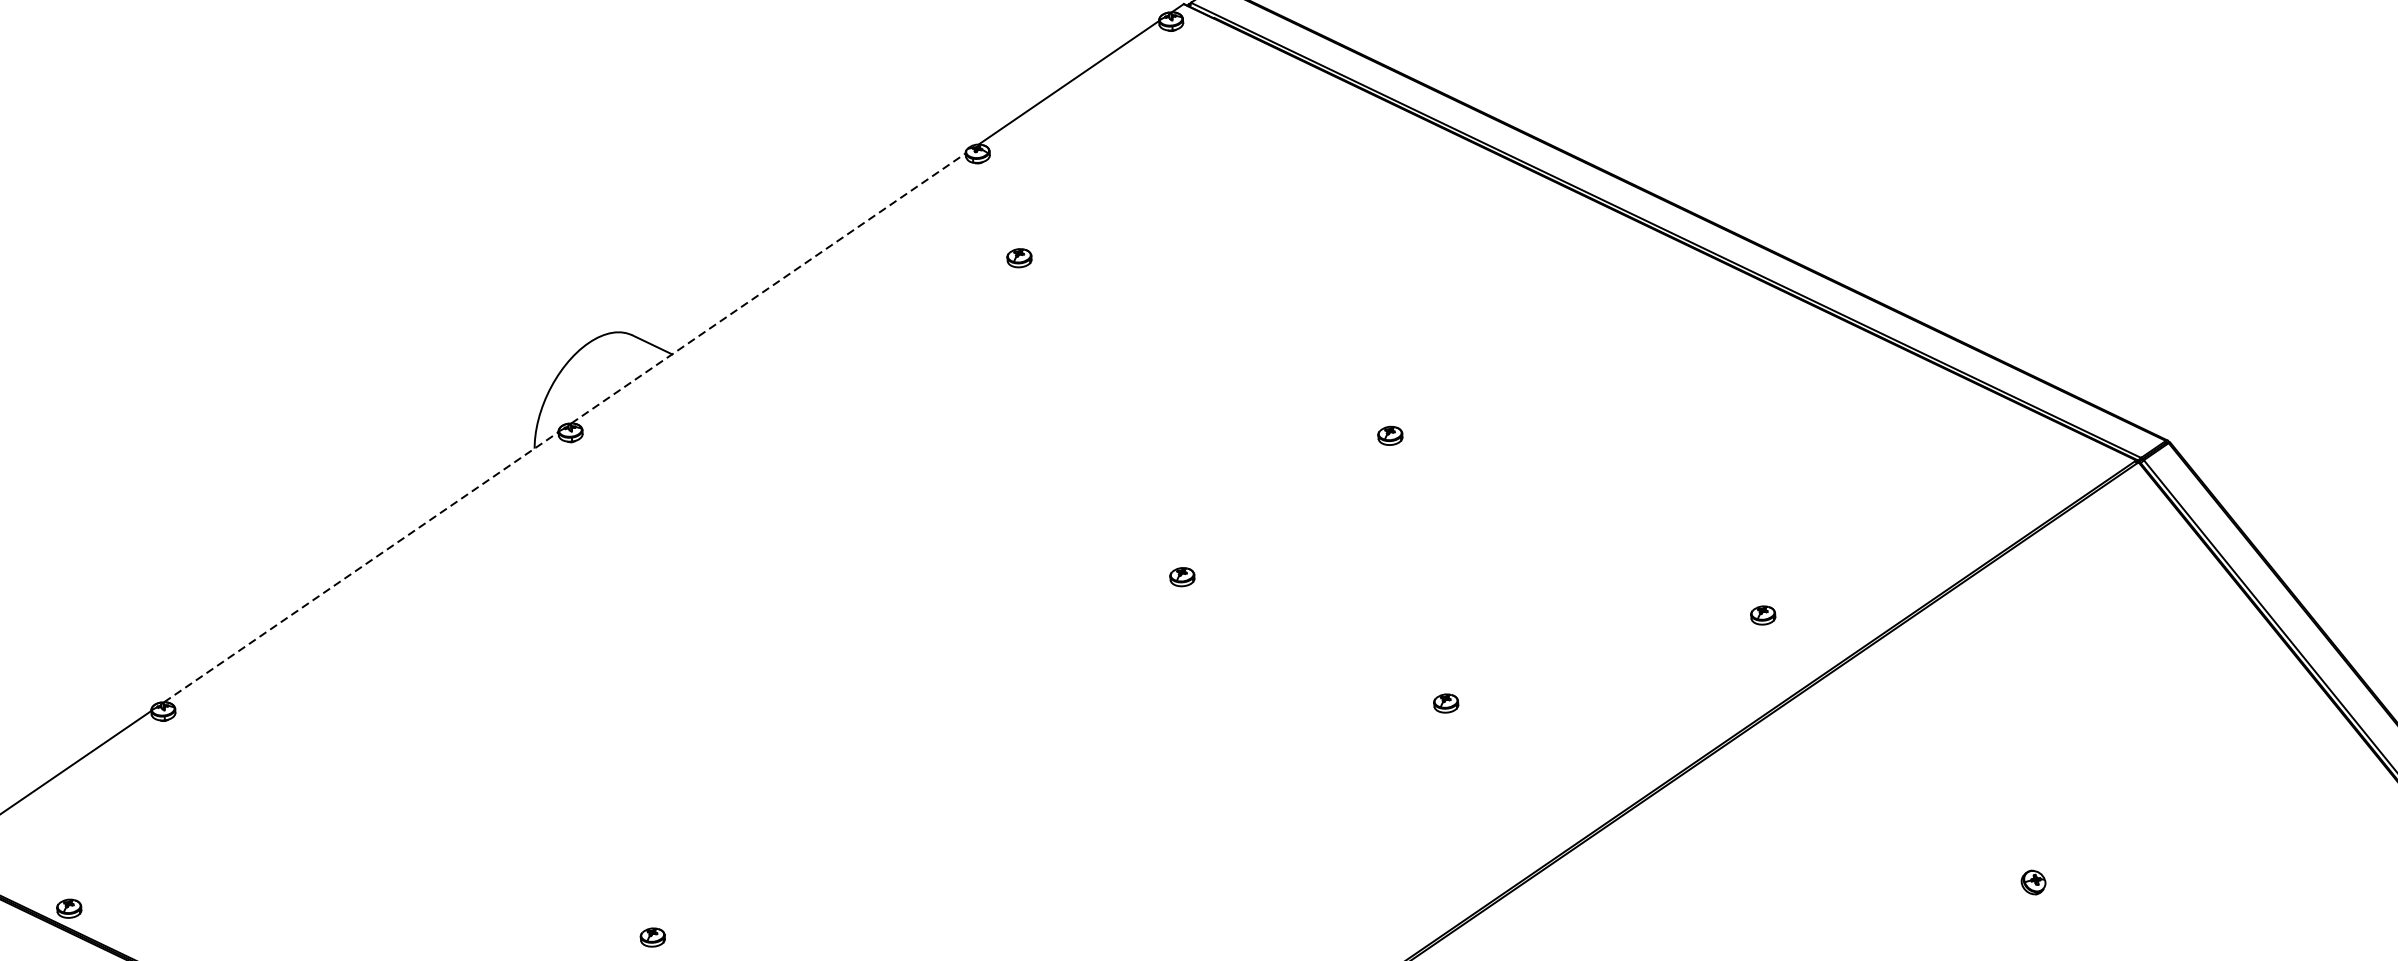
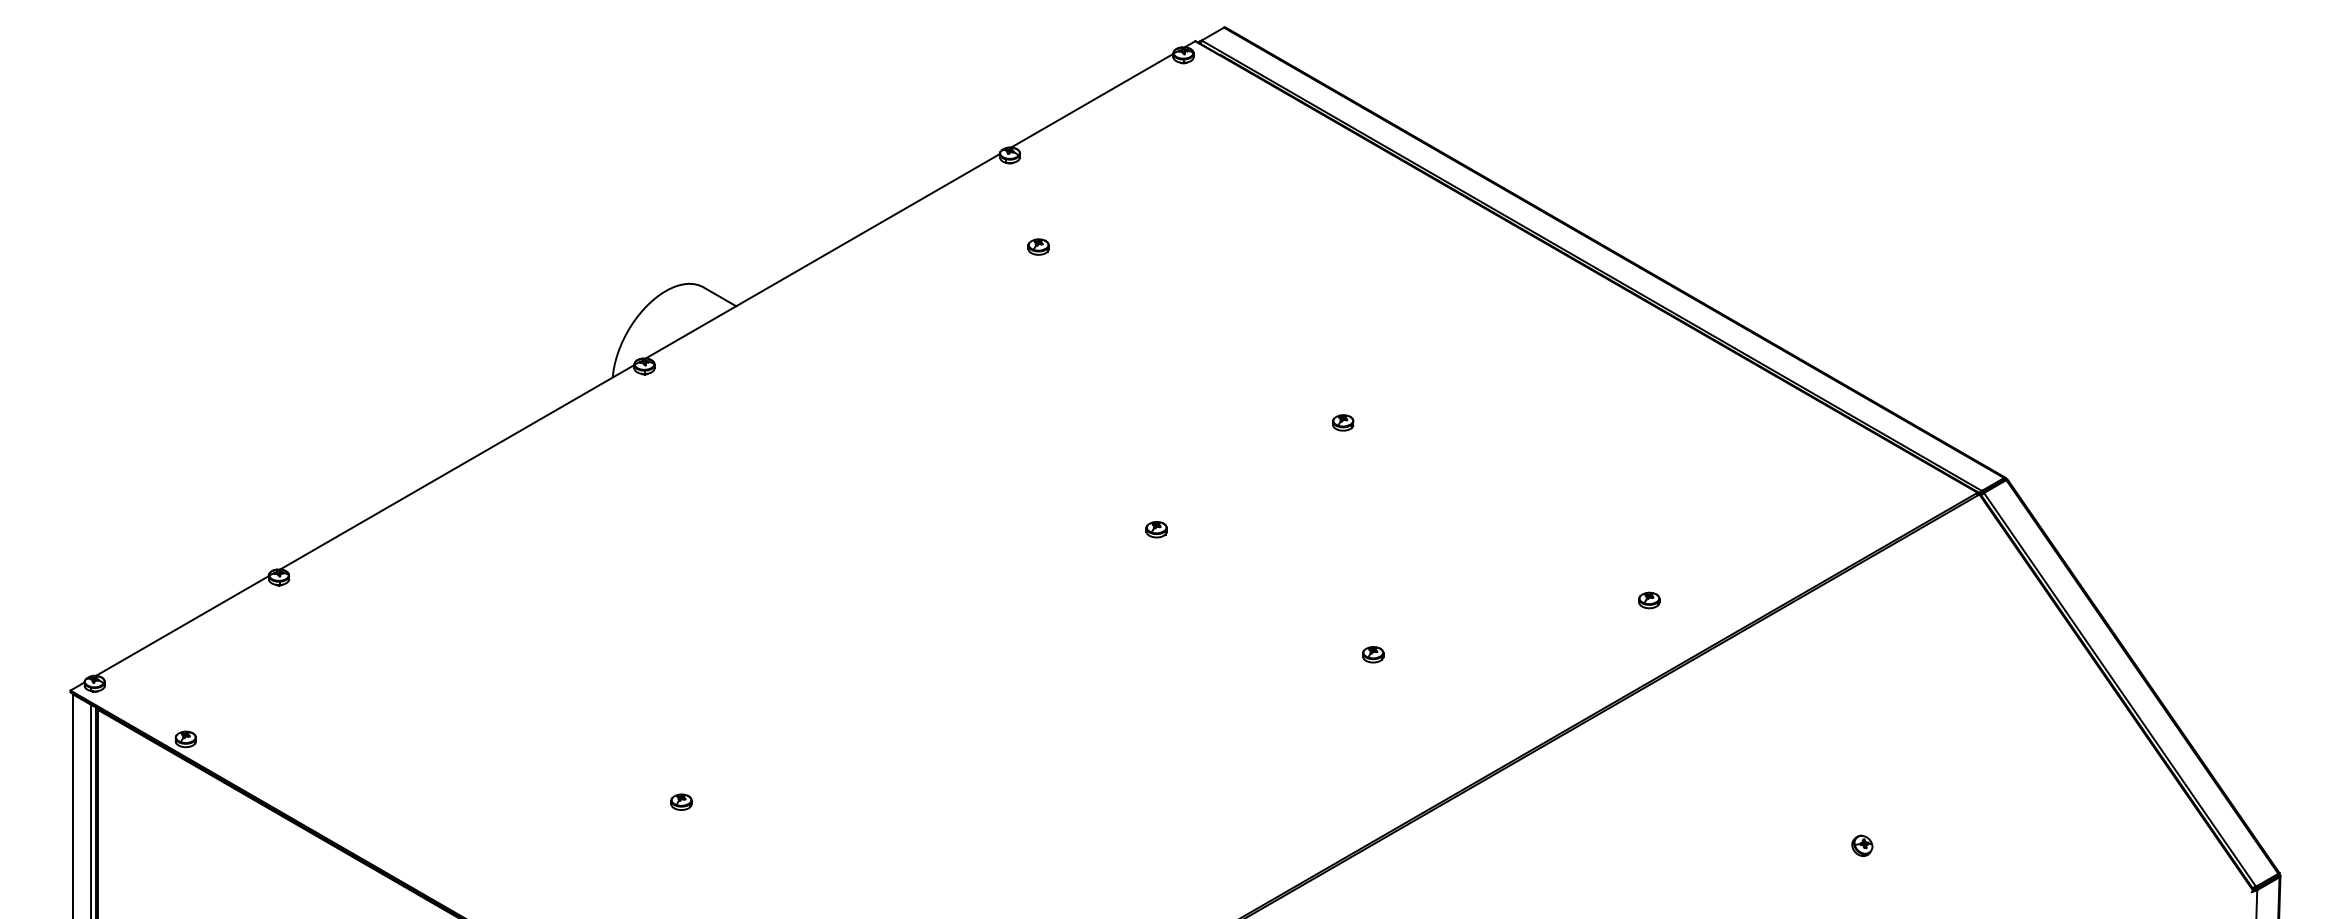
line: (769, 288) -> (823, 256), dashed -> solid
line: (361, 567) -> (457, 467), dashed -> solid

